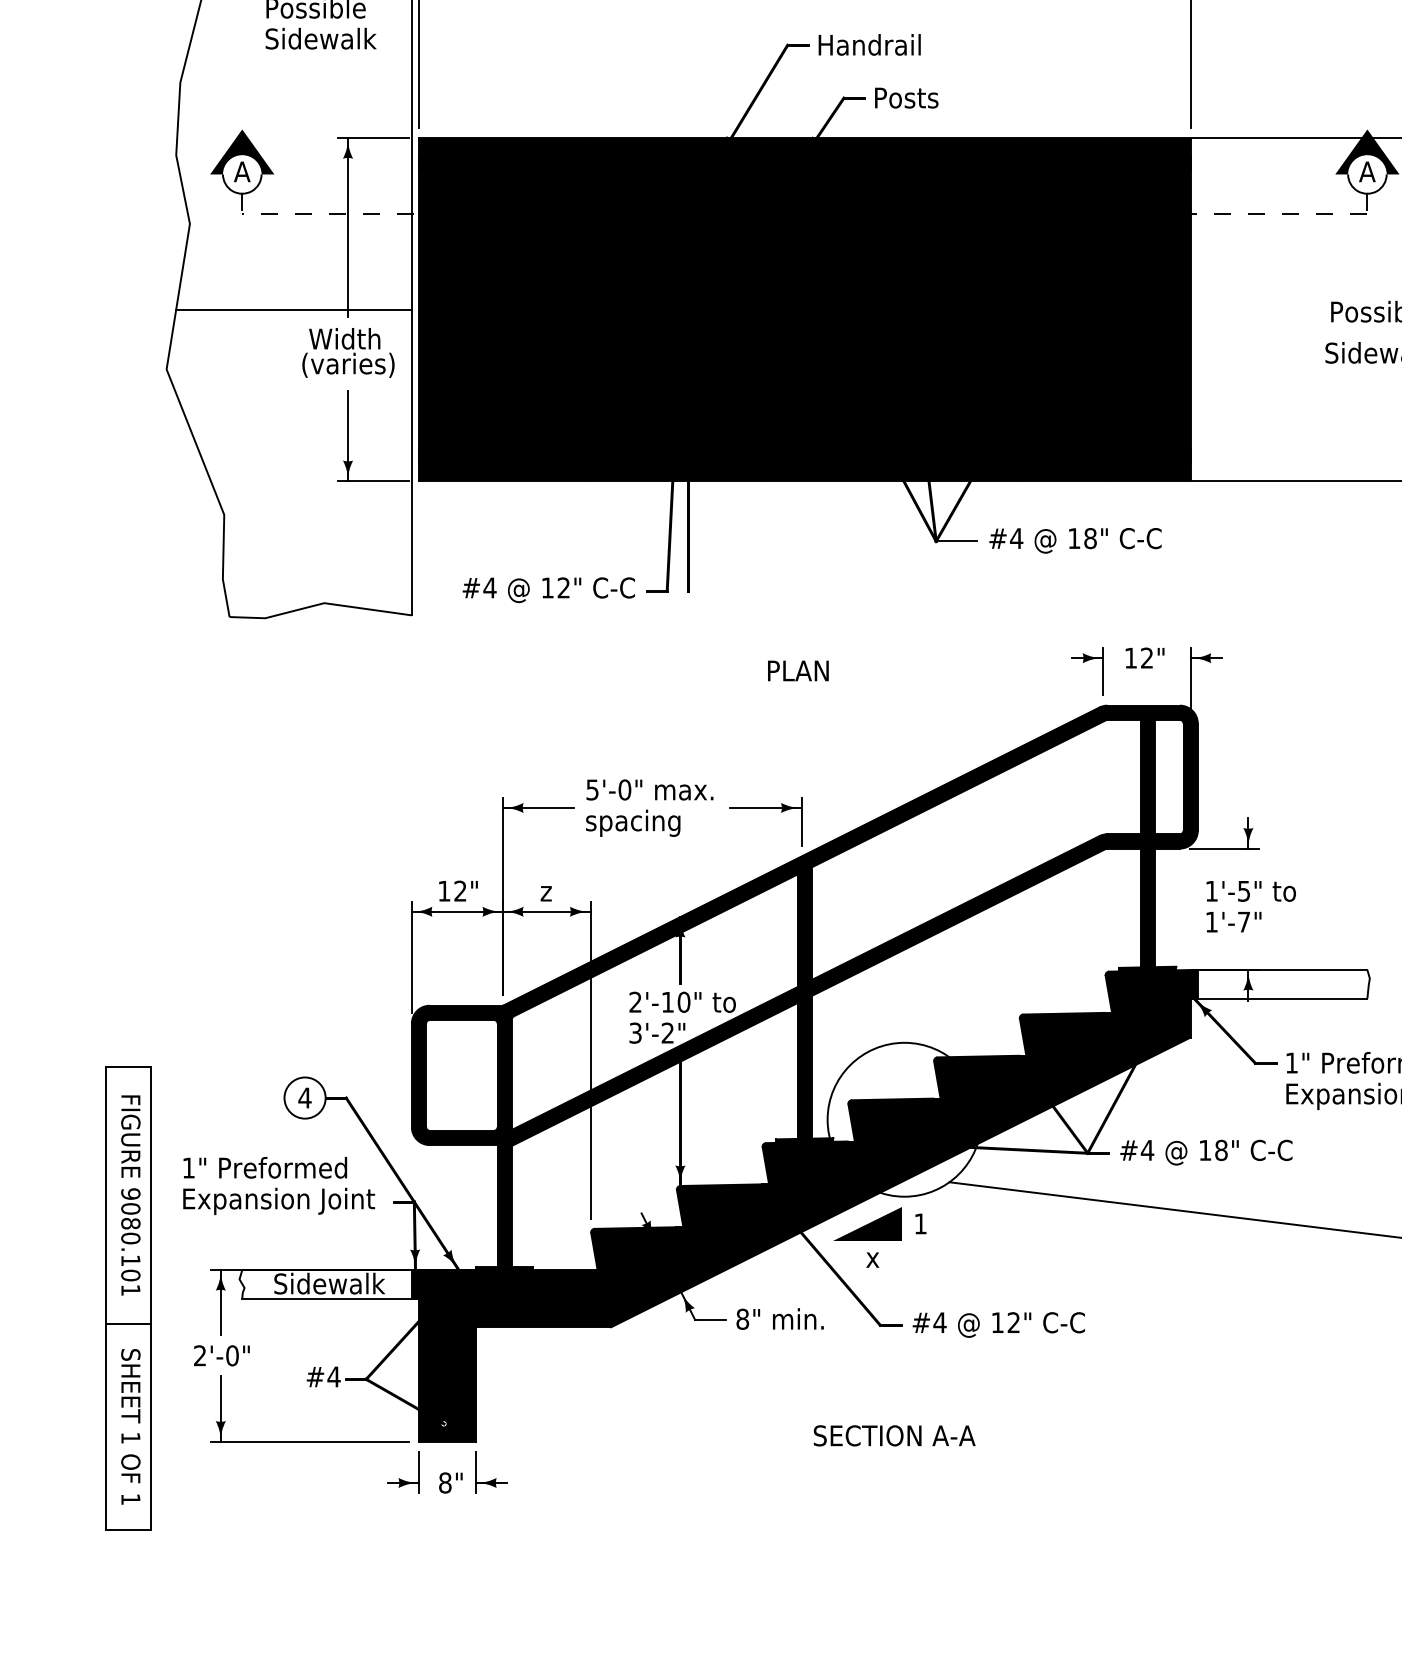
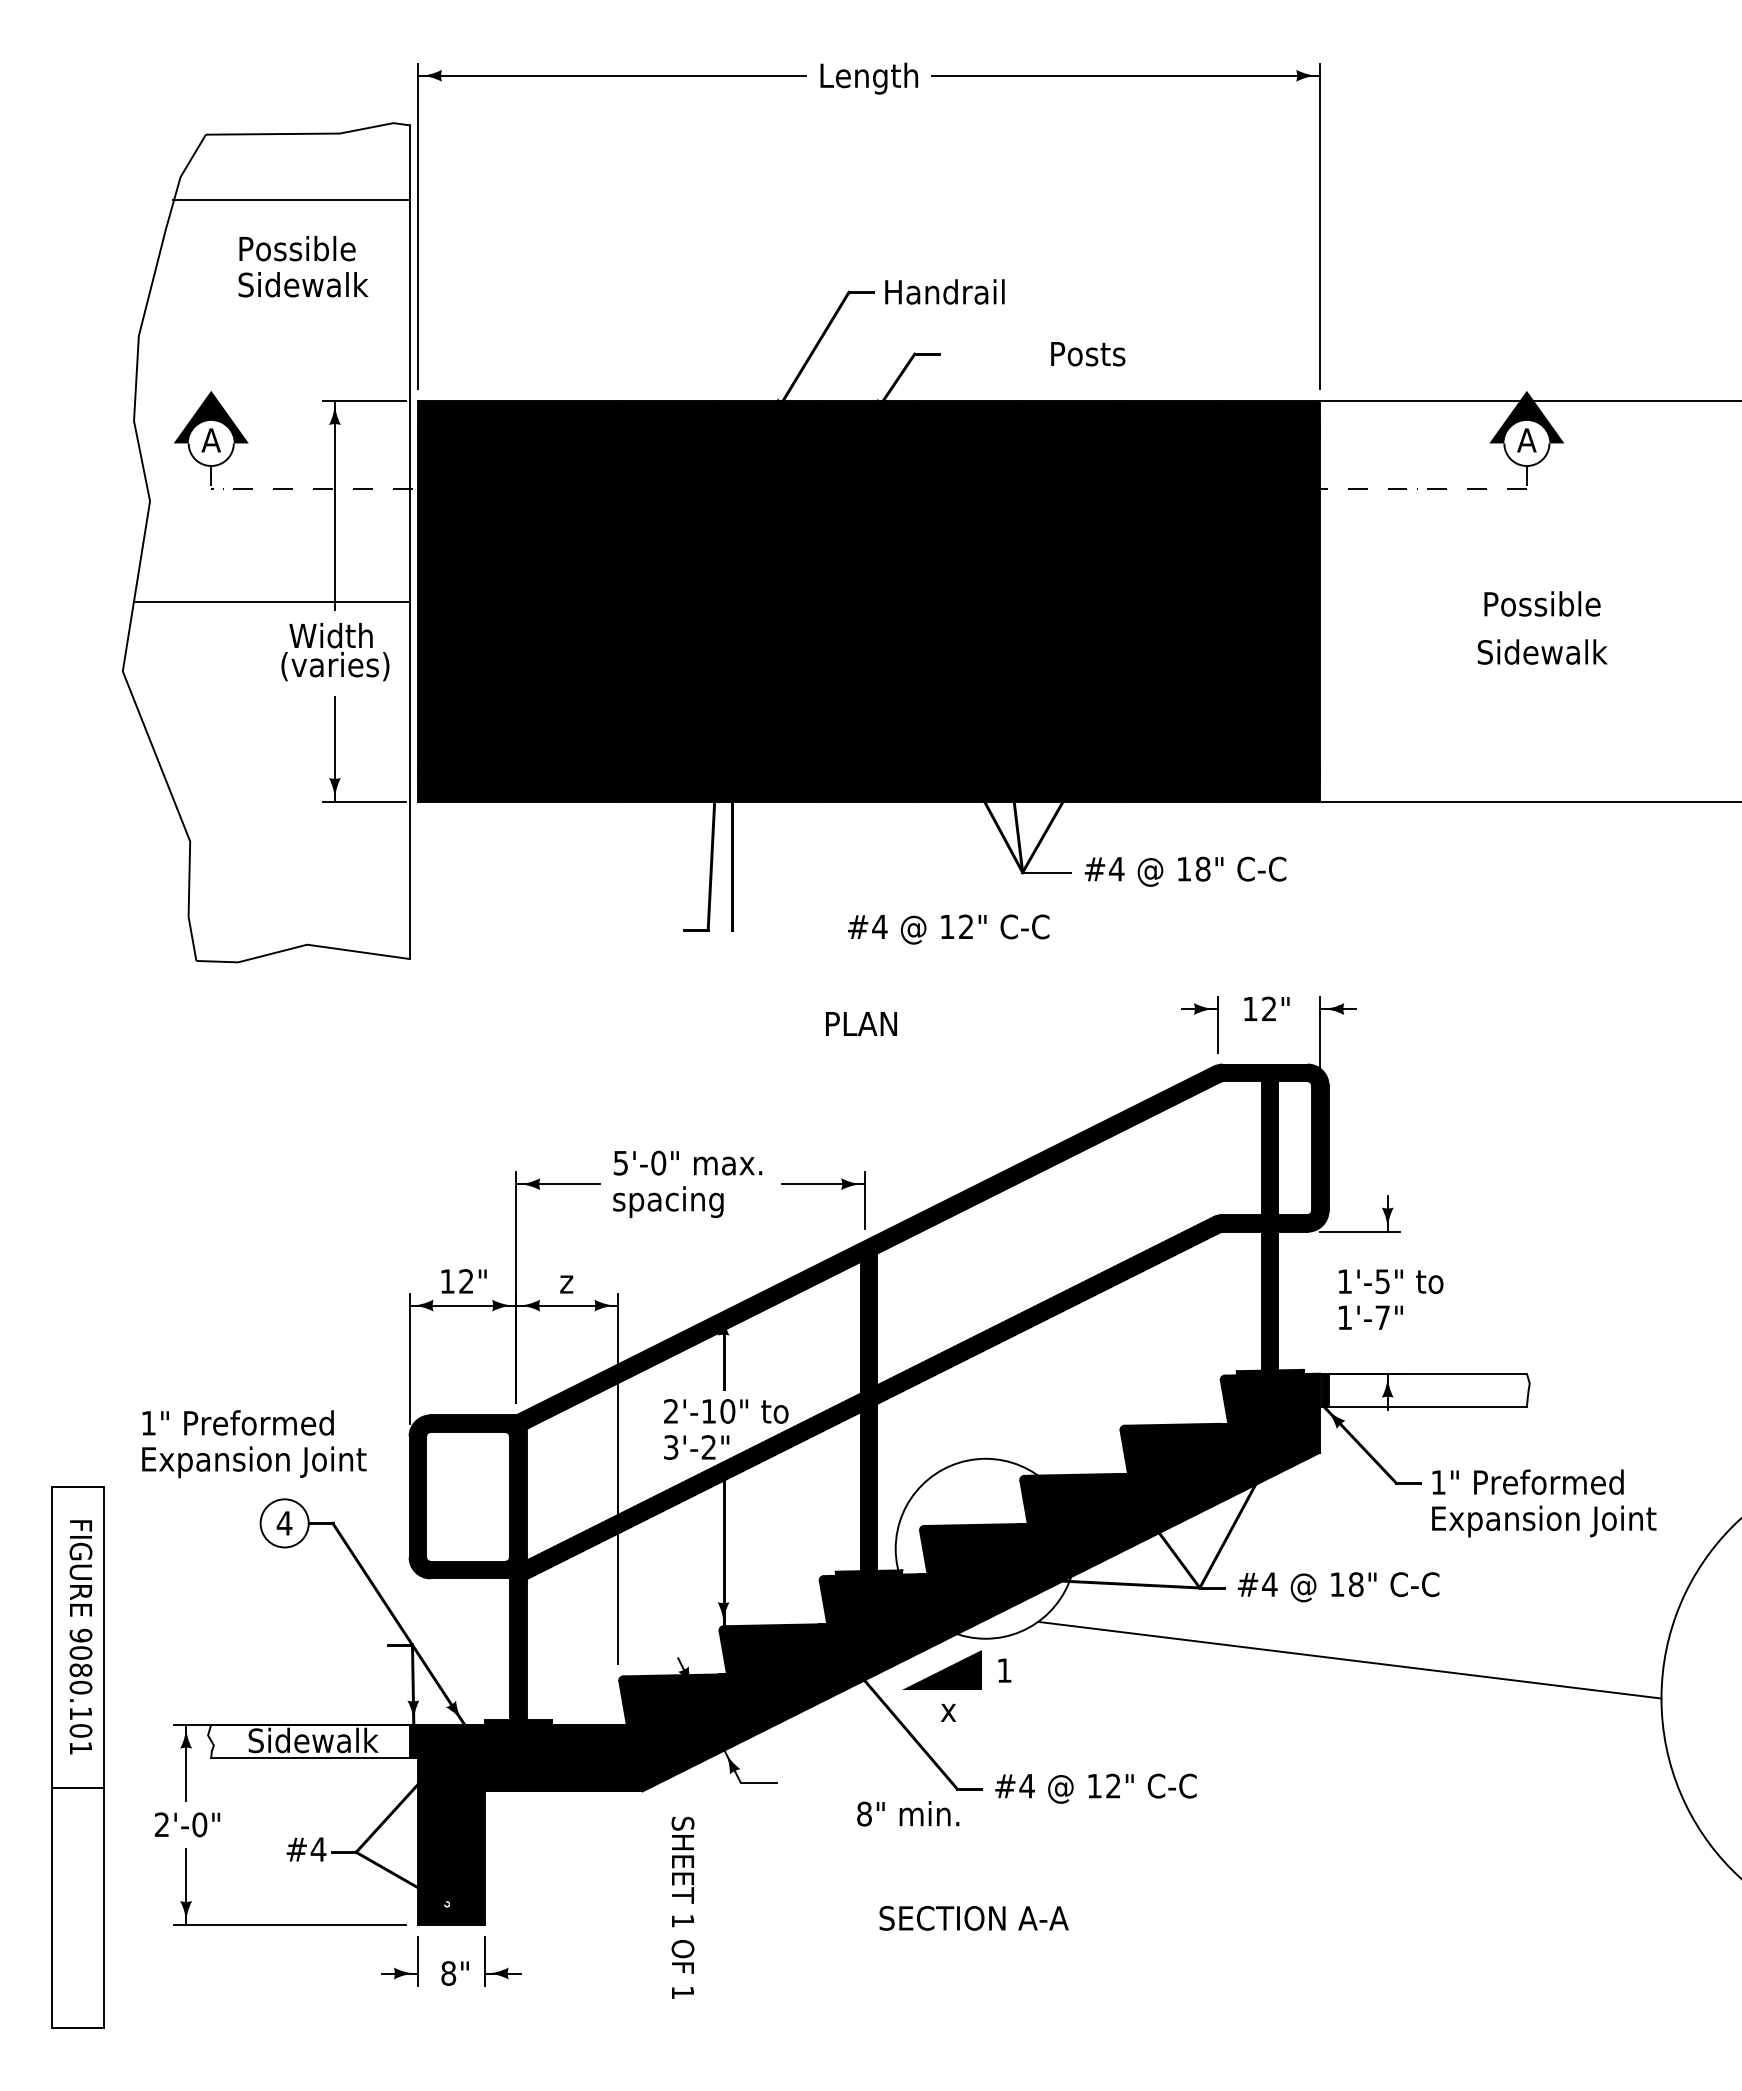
text: (906, 98) -> (1088, 354), moved
text: (548, 590) -> (948, 929), moved
text: (279, 1186) -> (254, 1444), moved
text: (780, 1318) -> (908, 1813), moved
text: (130, 1426) -> (682, 1907), moved

